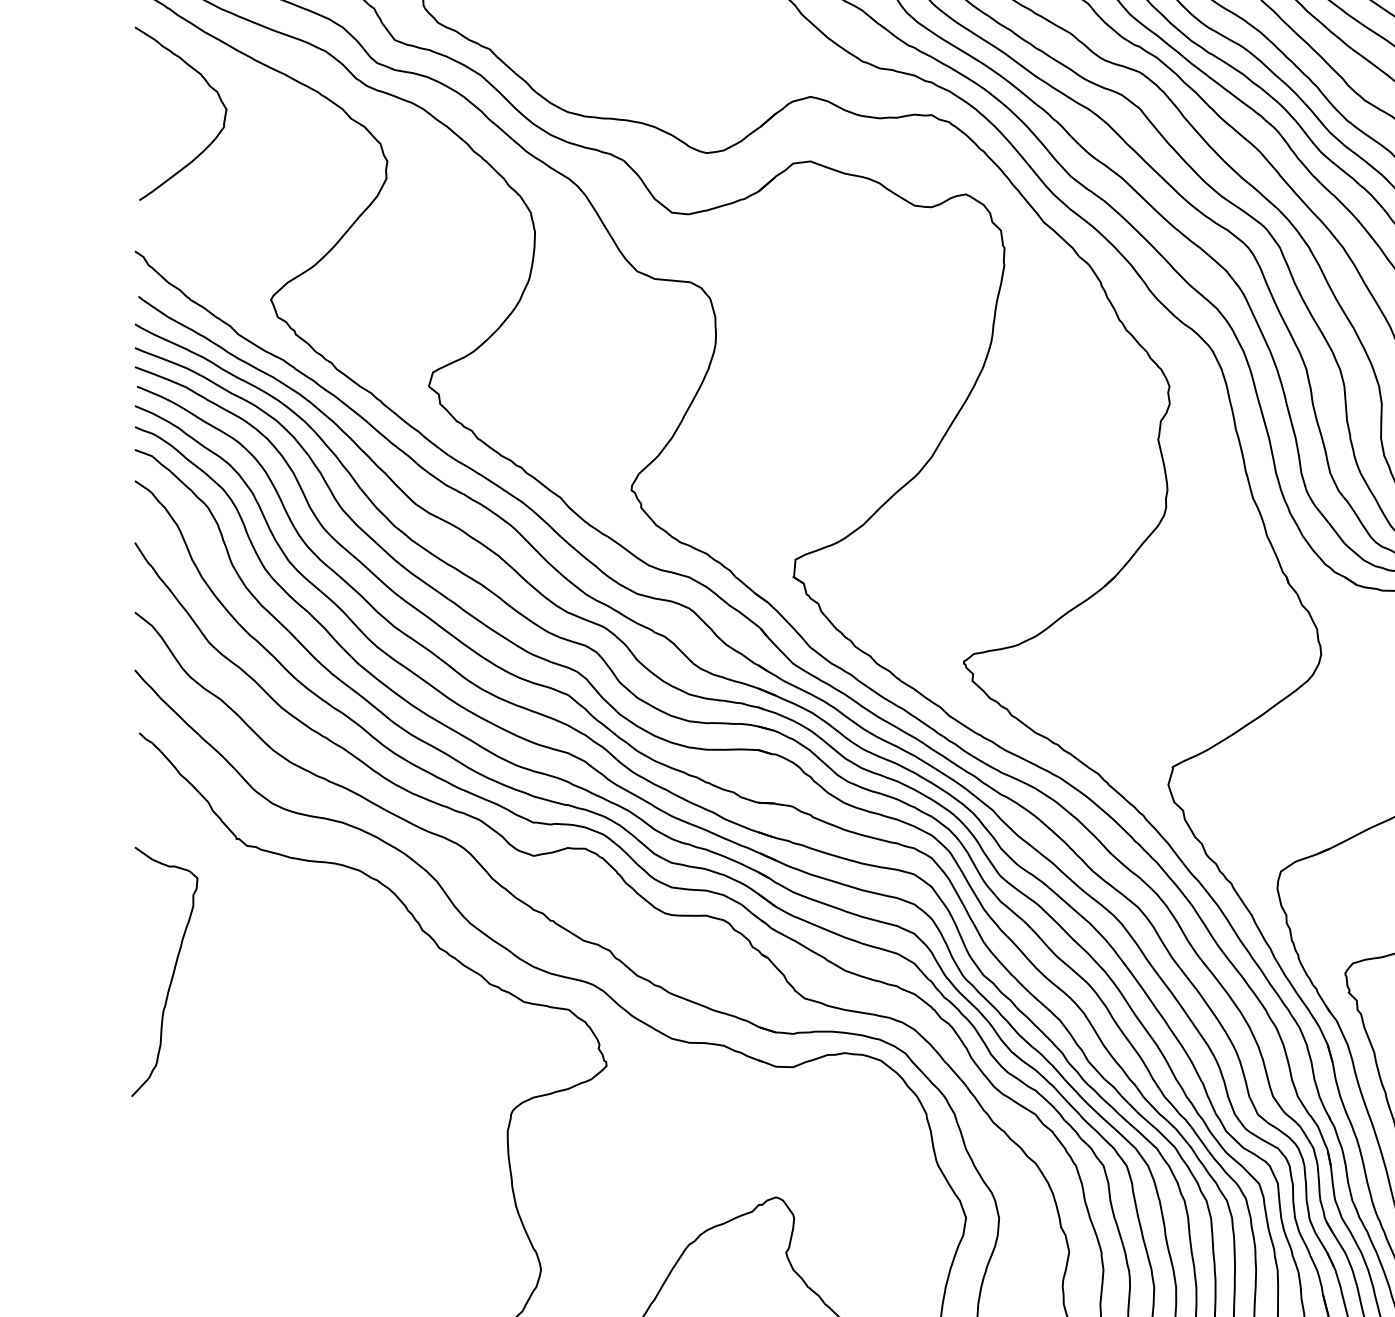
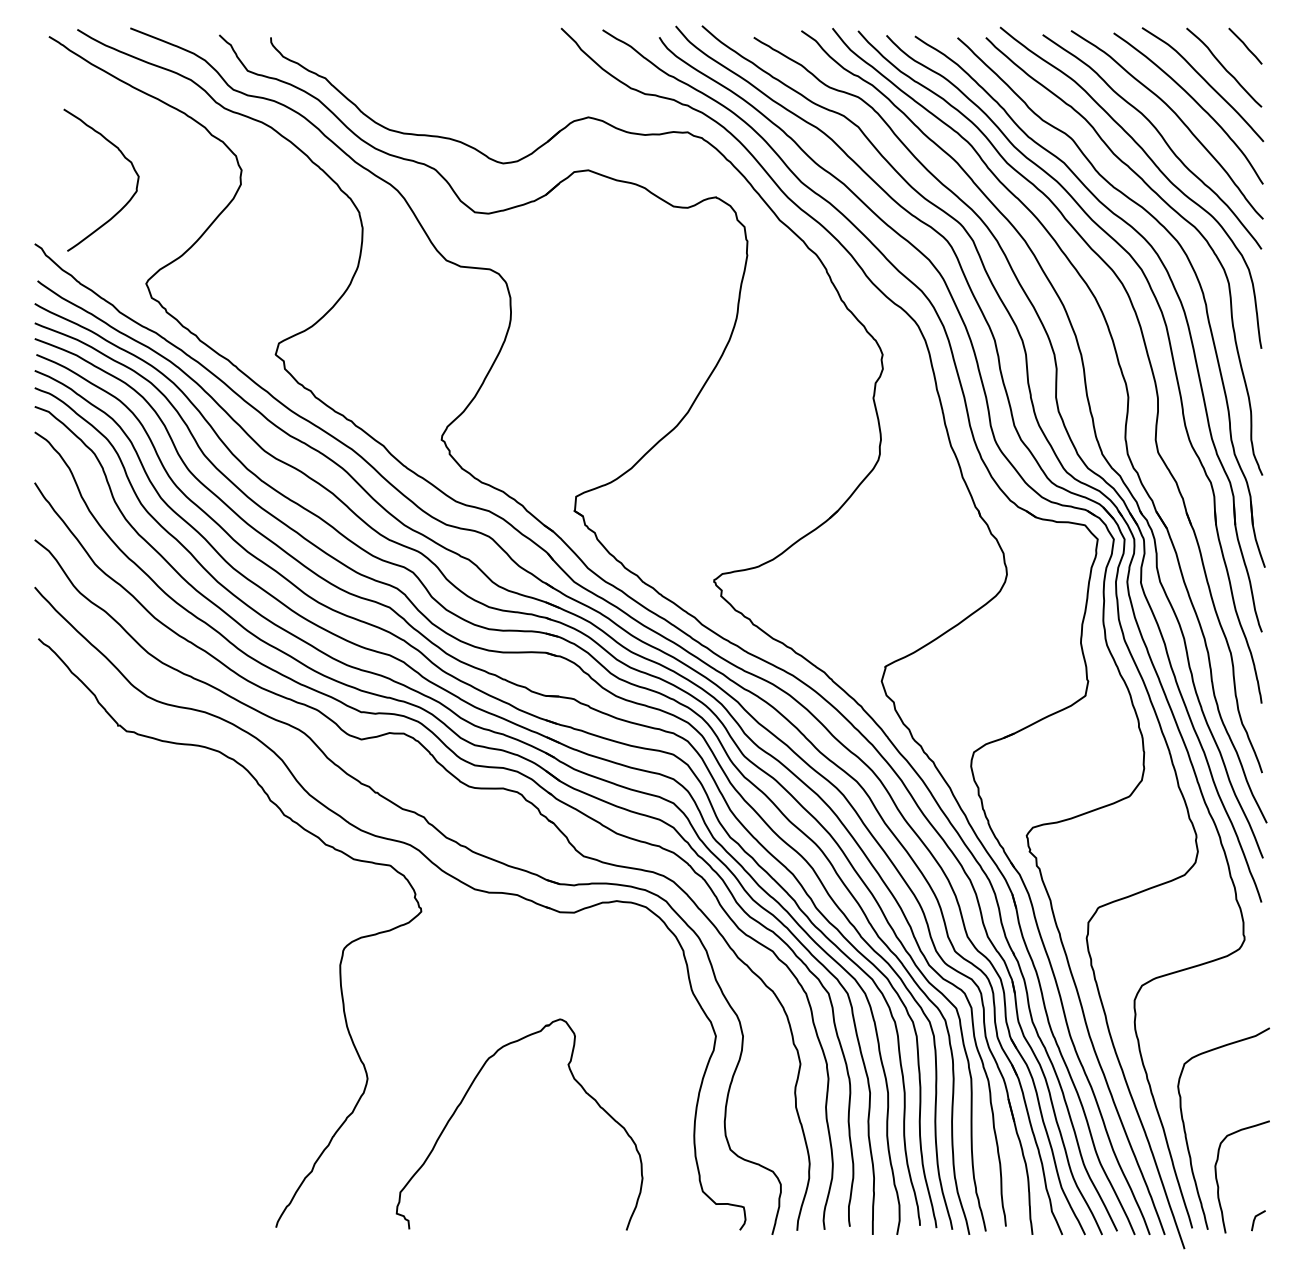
curve: (209, 87) -> (124, 158), moved
curve: (172, 971) -> (65, 834), removed

